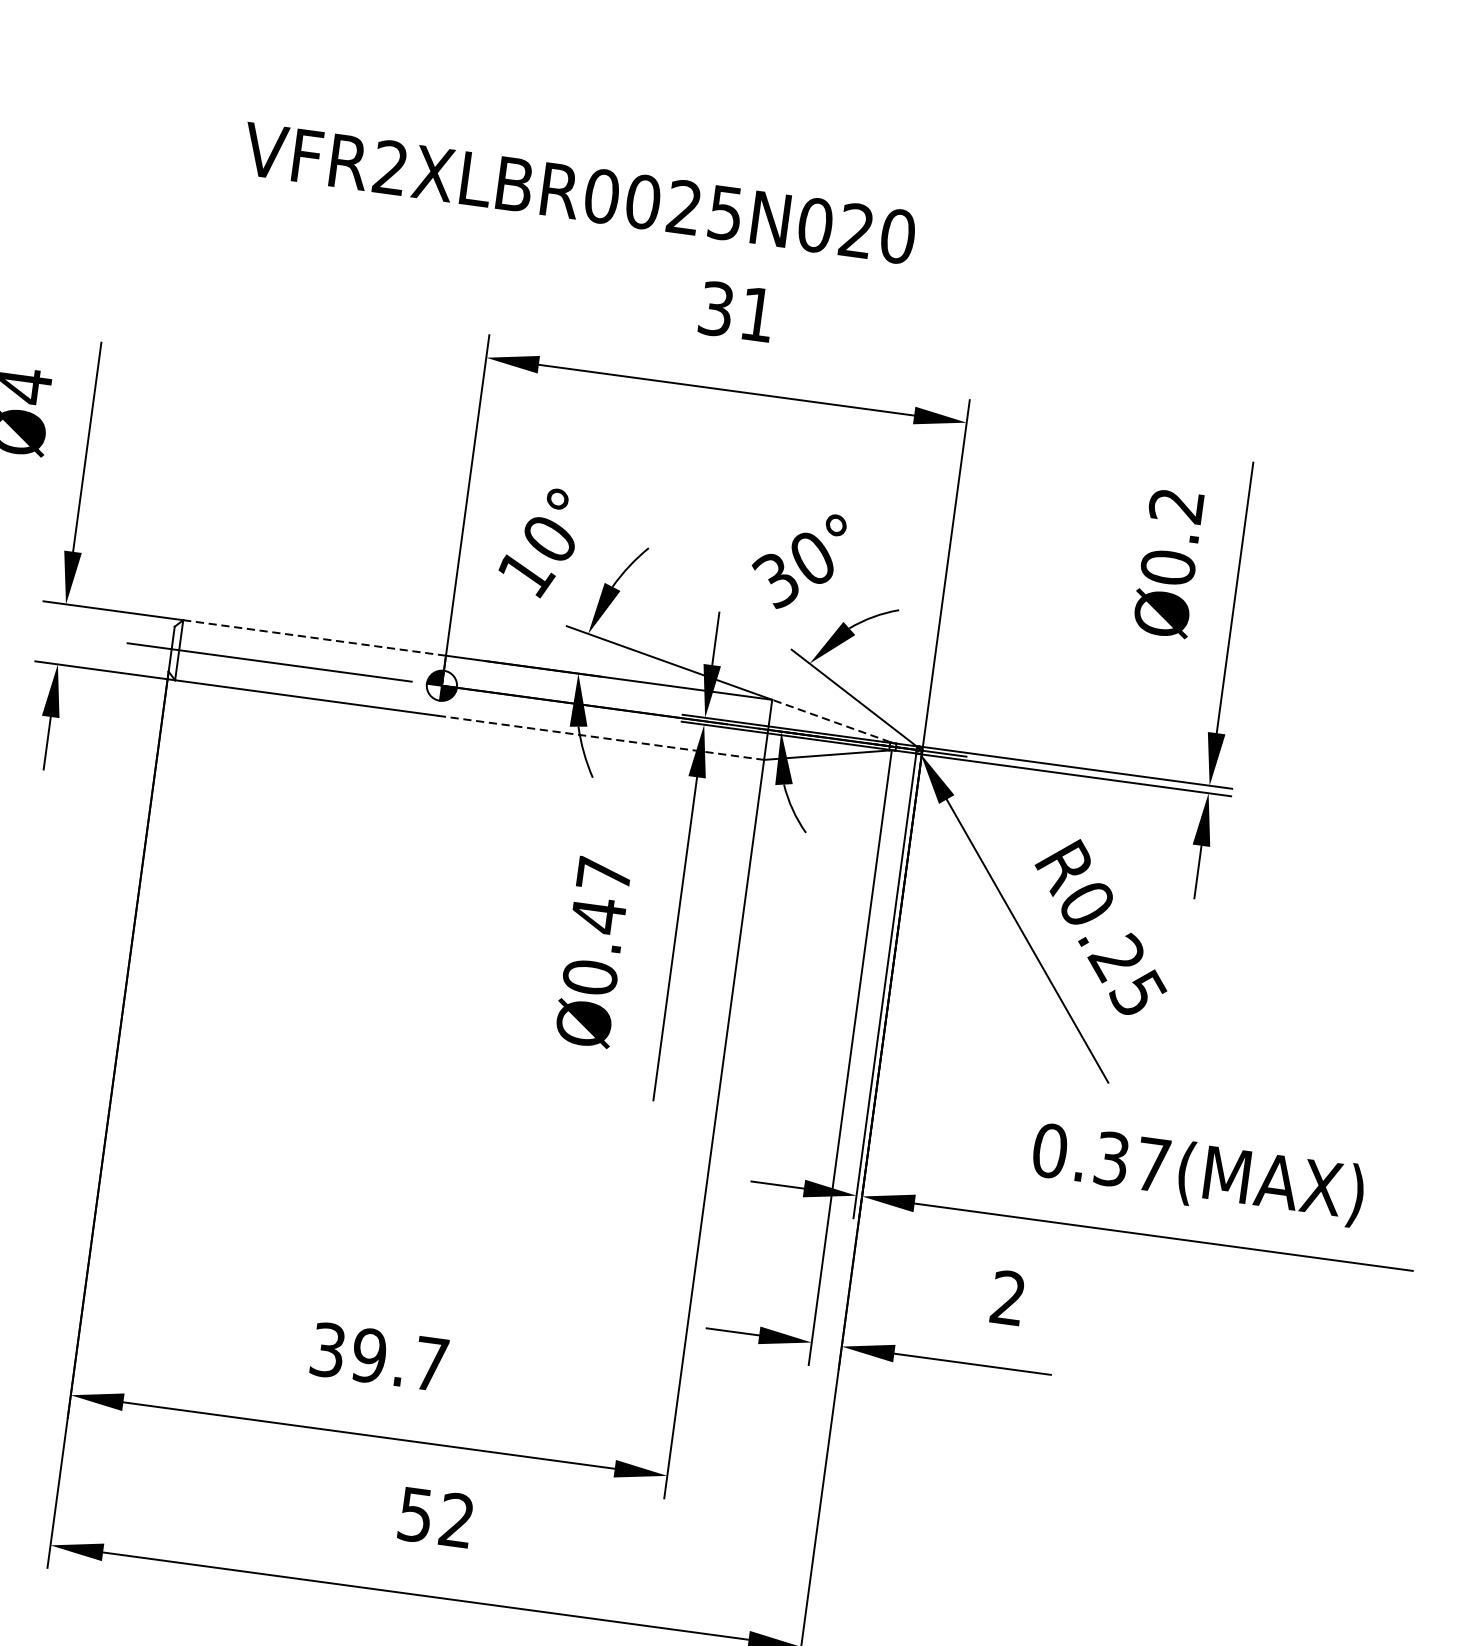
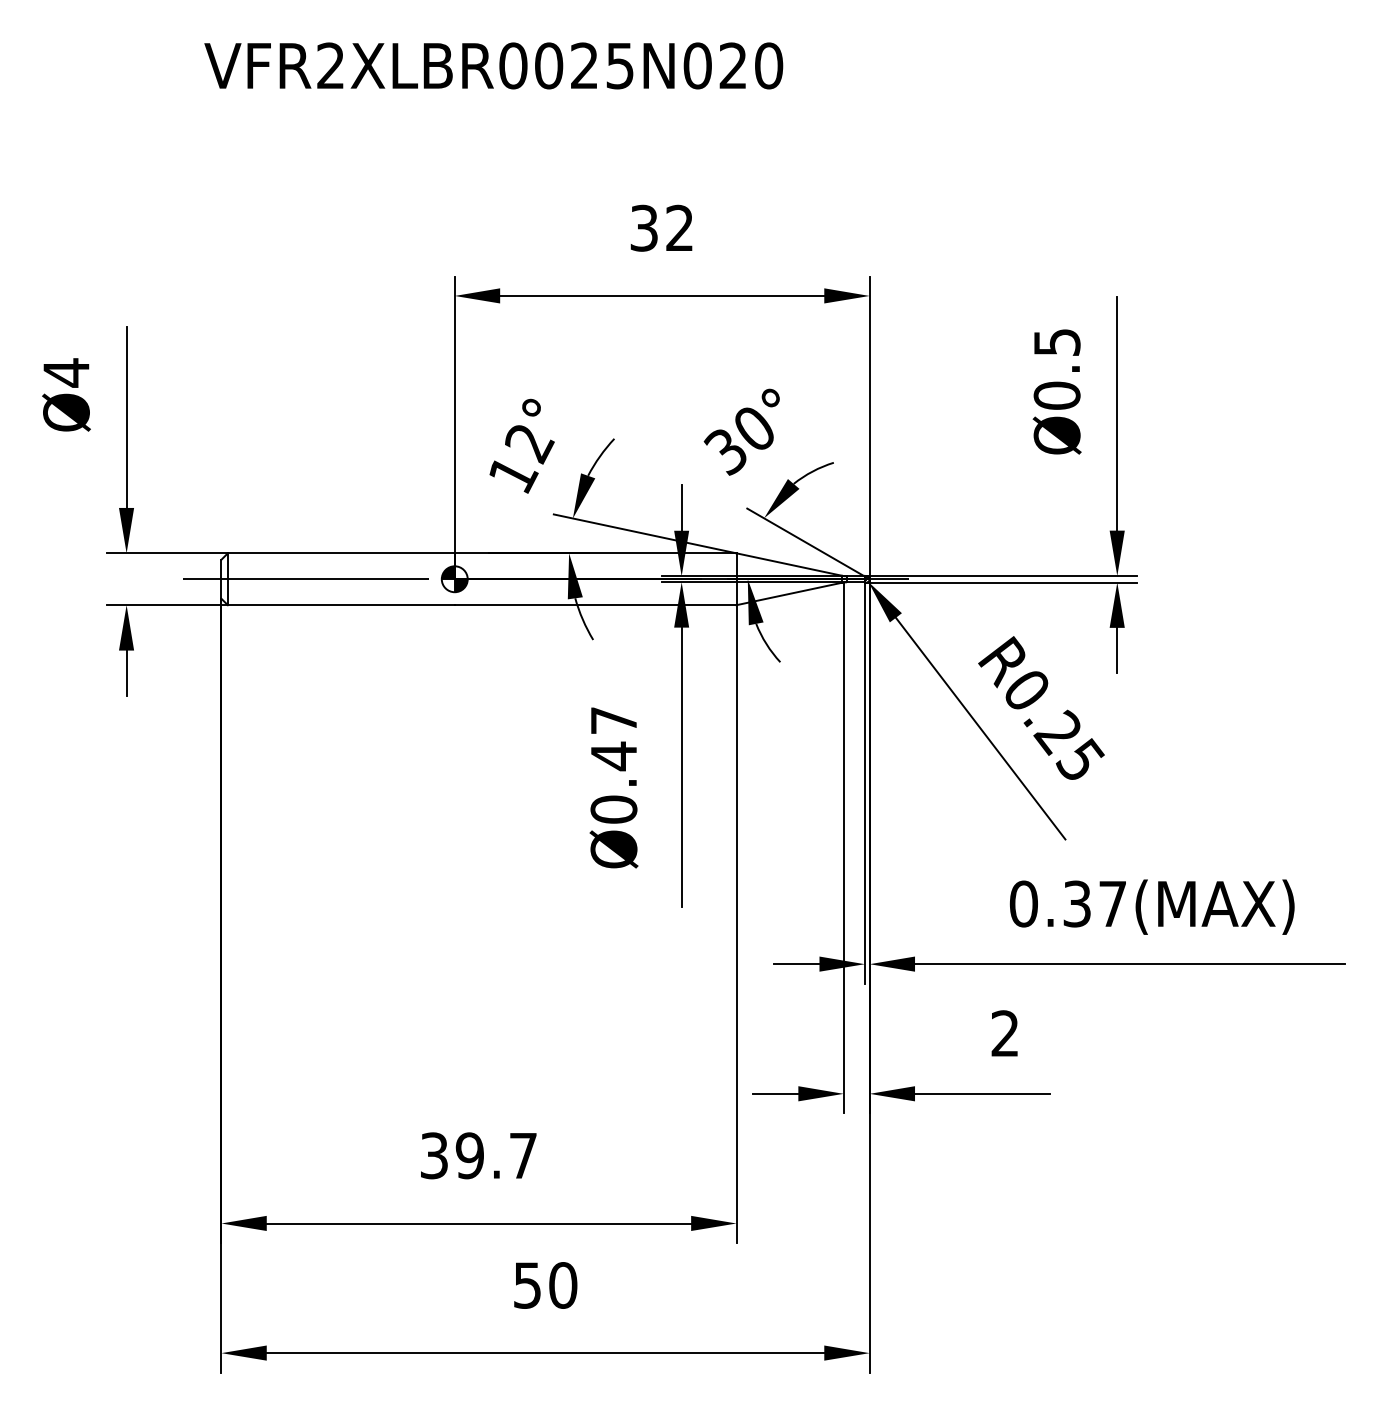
text: (579, 192) -> (493, 65), moved
text: (757, 313) -> (679, 227), 31 -> 32
text: (1175, 505) -> (1056, 342), Ø0.2 -> Ø0.5
text: (549, 541) -> (529, 444), 10° -> 12°
line: (313, 638) -> (340, 553), dashed -> solid
line: (831, 721) -> (789, 564), dashed -> solid
line: (600, 738) -> (595, 605), dashed -> solid
text: (457, 1520) -> (563, 1285), 52 -> 50

